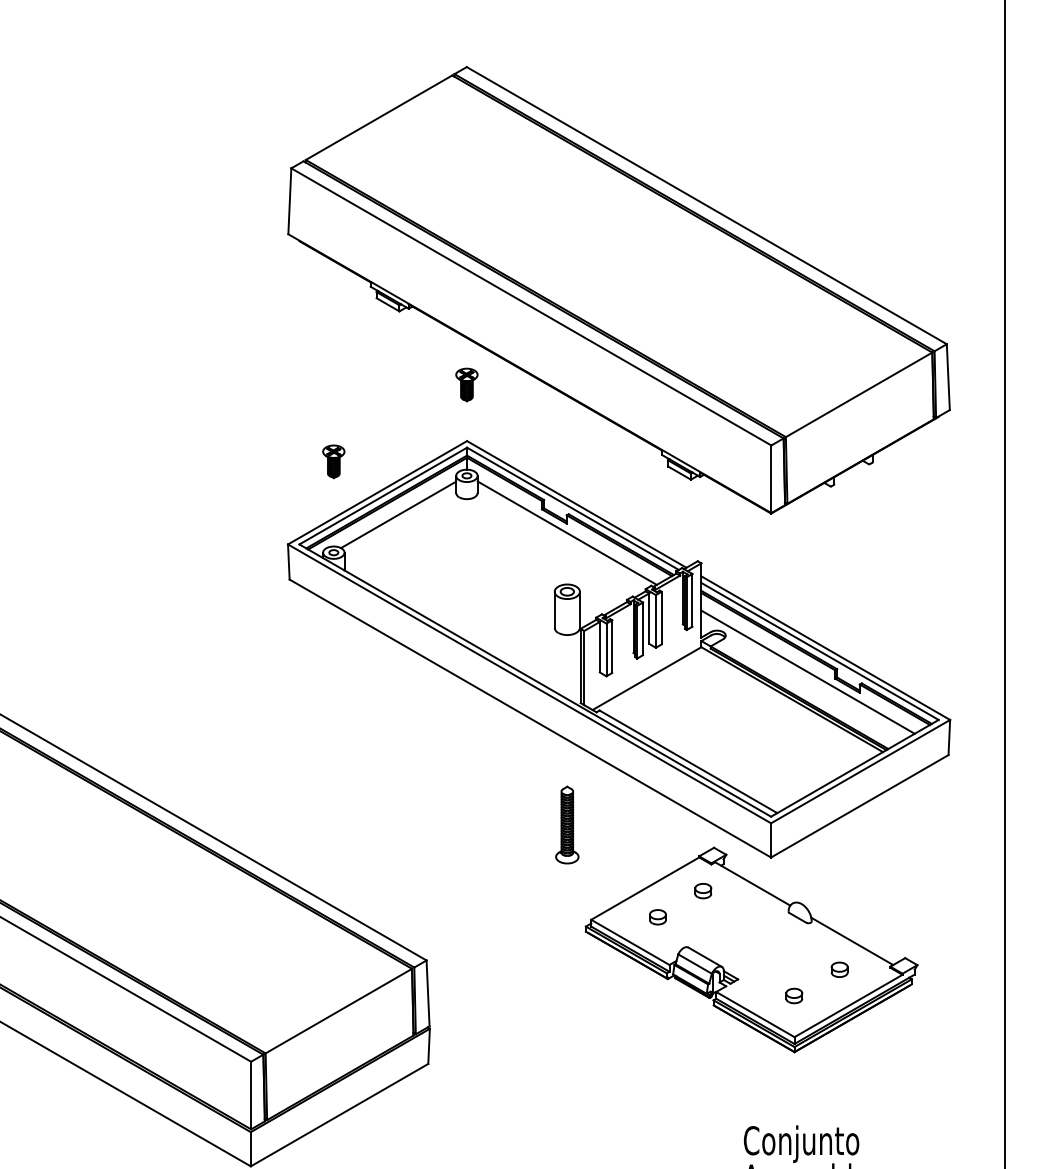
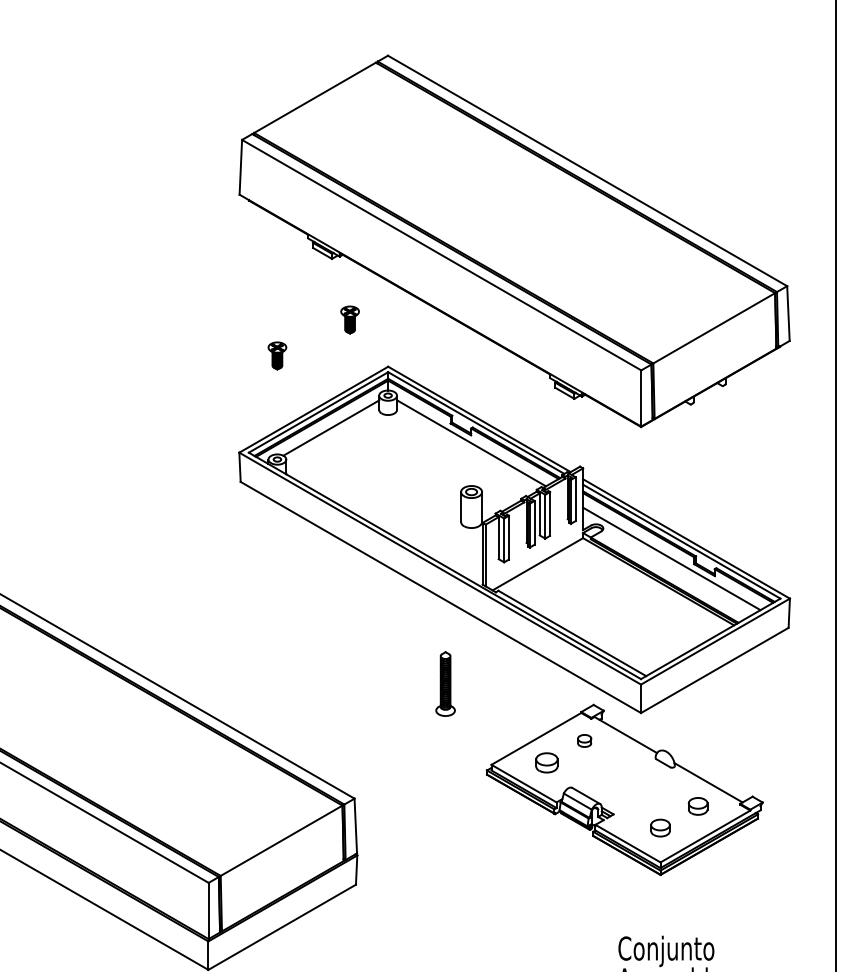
part: (466, 384) -> (349, 319), moved
part: (333, 461) -> (277, 355), moved
part: (567, 824) -> (445, 683), moved
part: (657, 916) -> (546, 762), size x1.6
part: (838, 969) -> (697, 806), size x1.4
part: (793, 996) -> (659, 828), size x1.4

